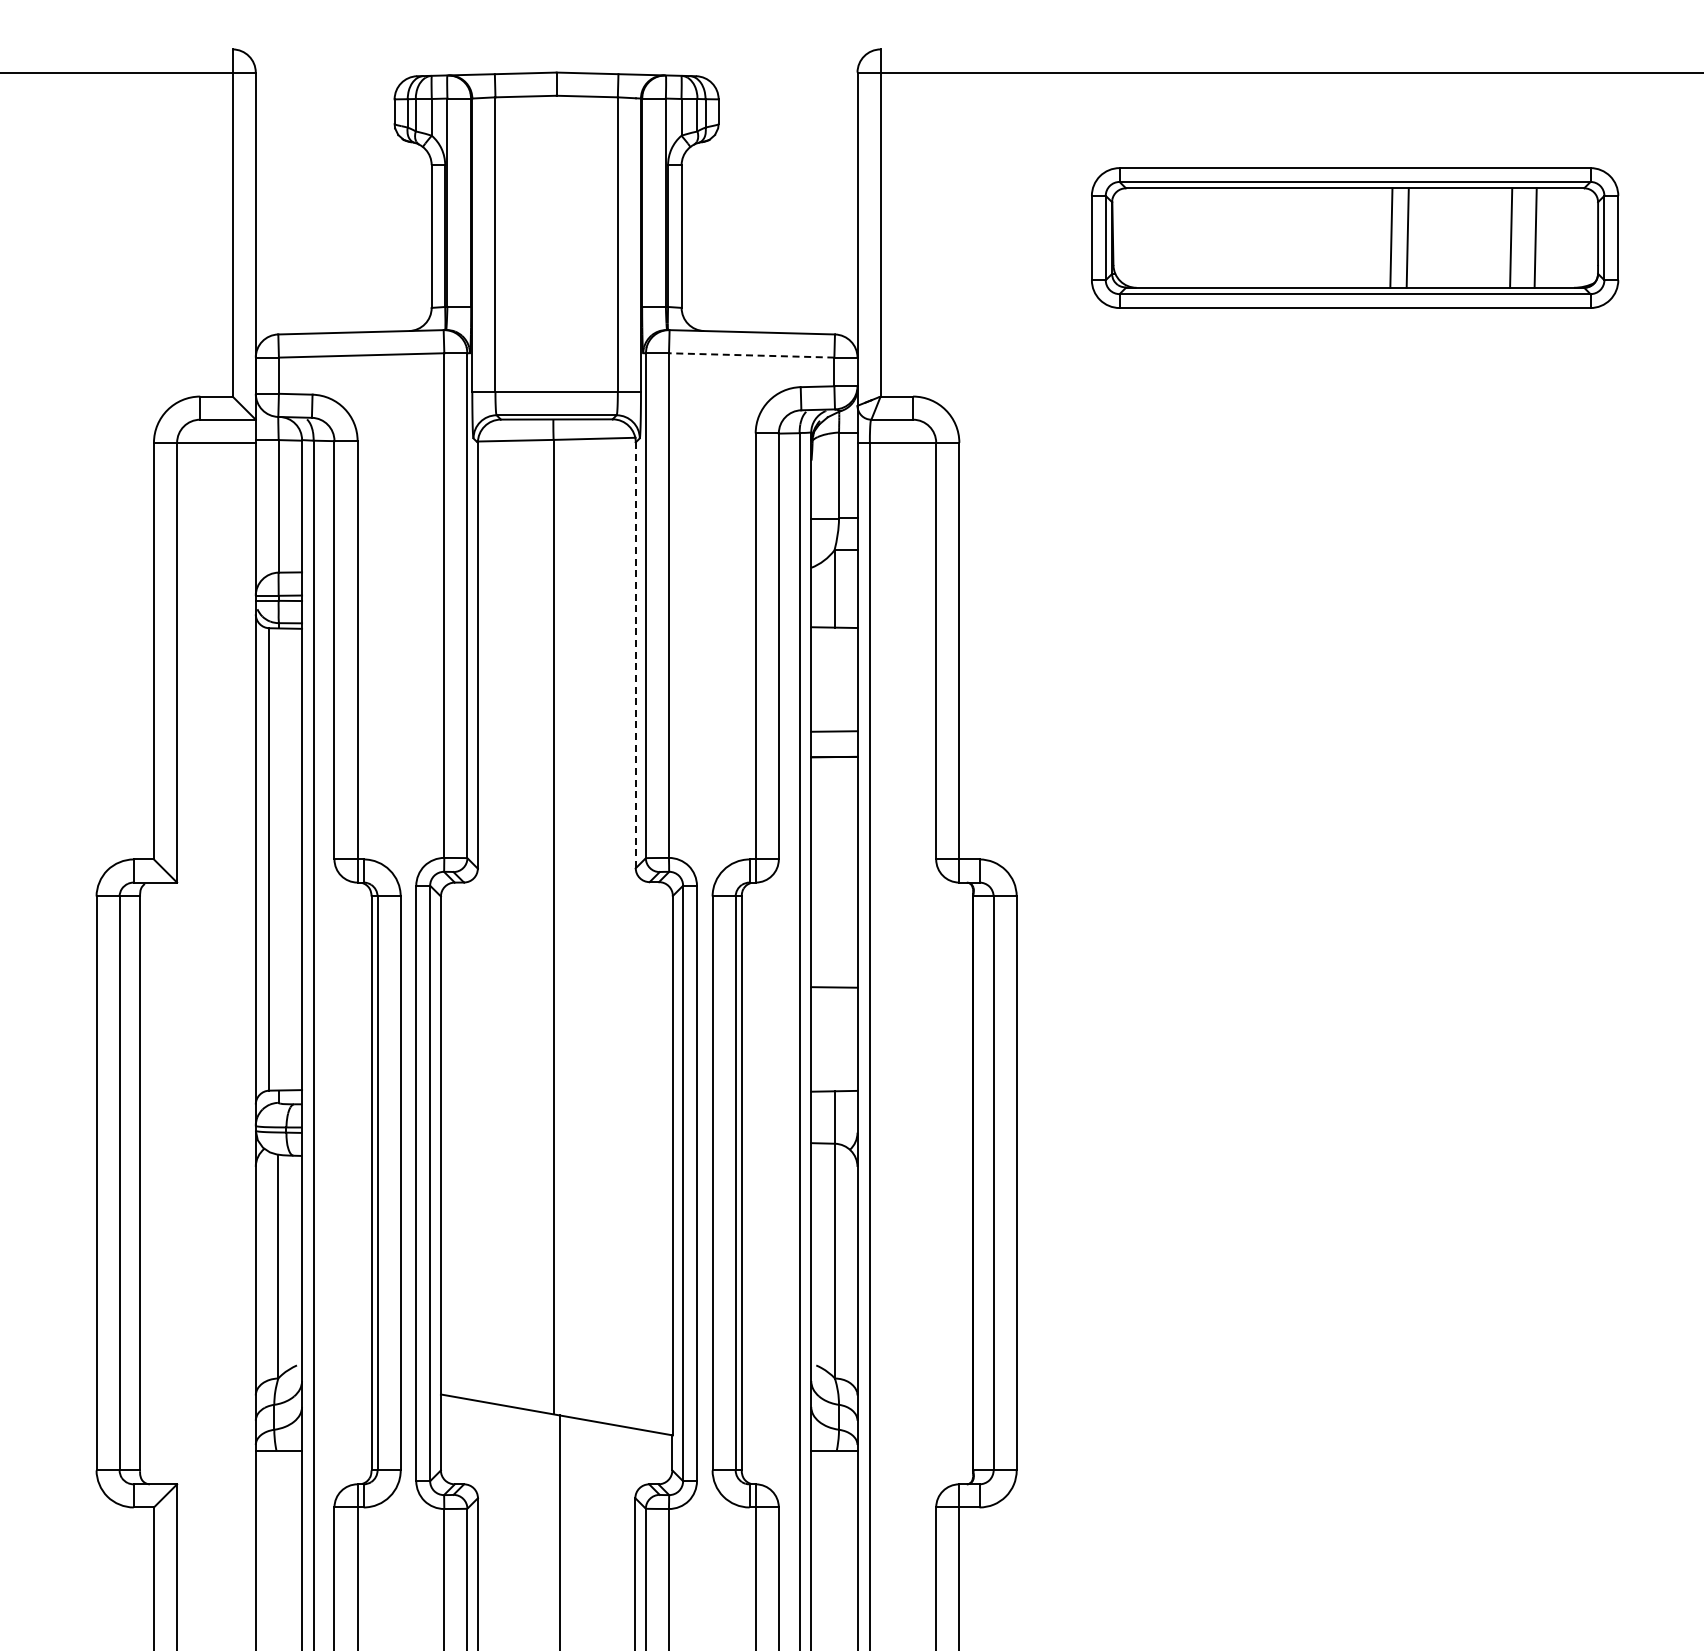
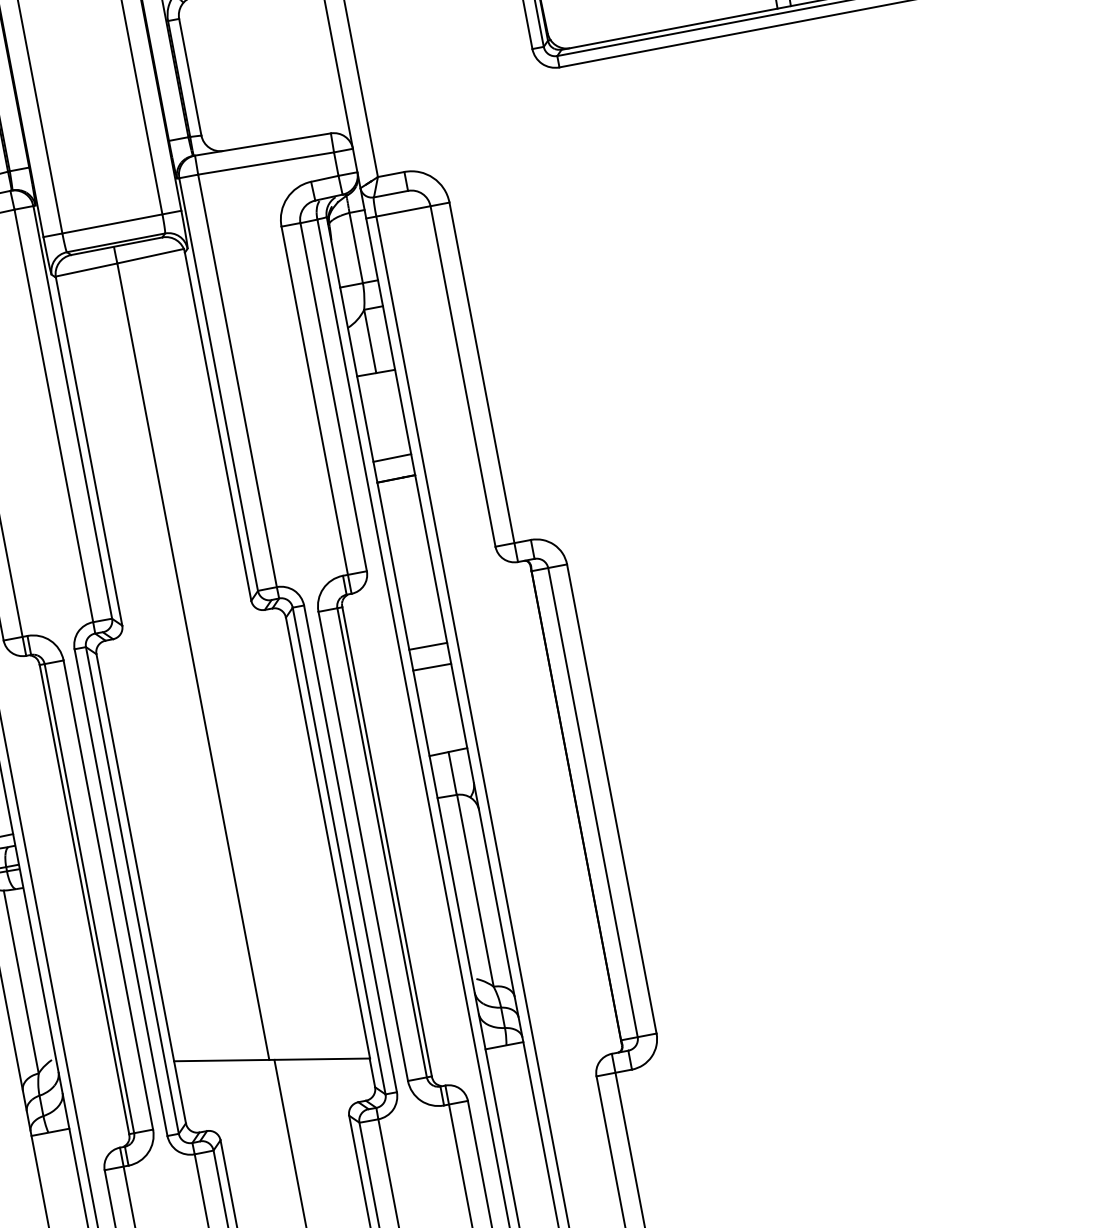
line: (751, 355) -> (265, 163), dashed -> solid
line: (635, 655) -> (217, 426), dashed -> solid
line: (834, 961) -> (428, 645), added

